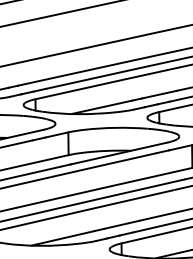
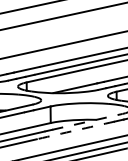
line: (119, 153) -> (87, 121), solid -> dashed
arc: (103, 165) -> (76, 130), solid -> dashed

